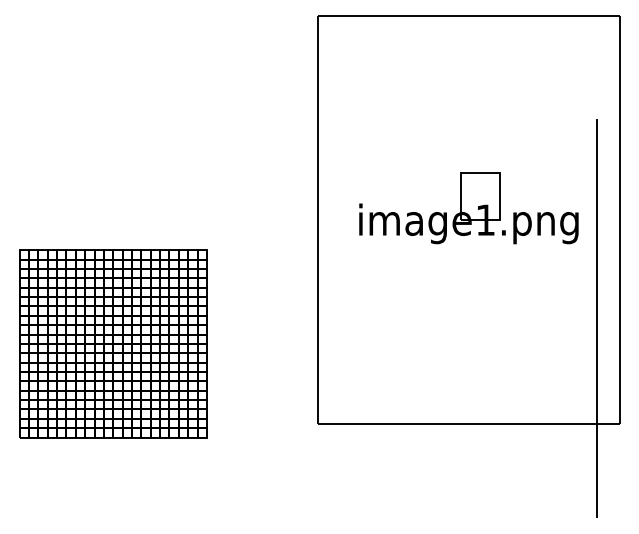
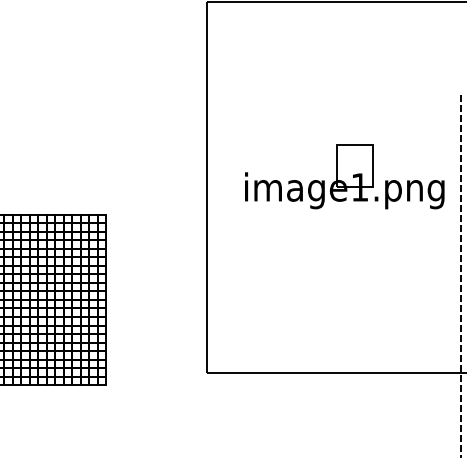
line: (596, 318) -> (460, 276), solid -> dashed

